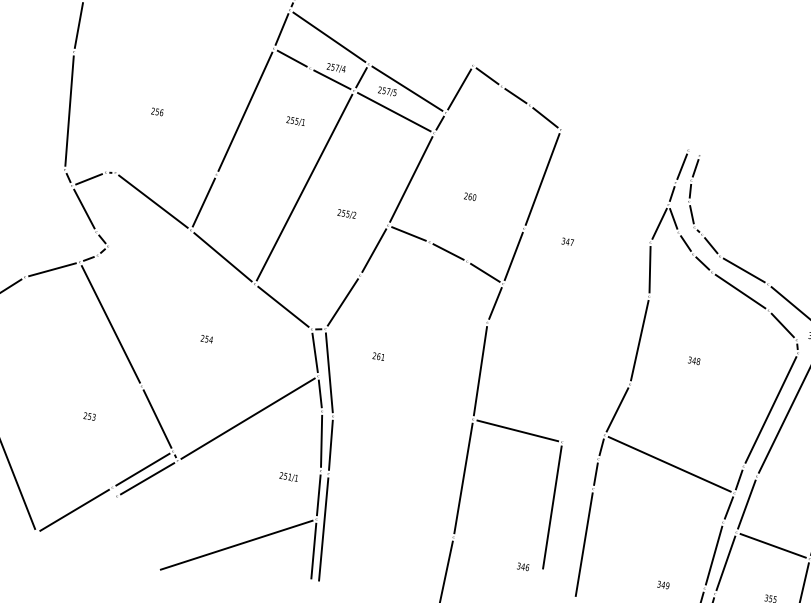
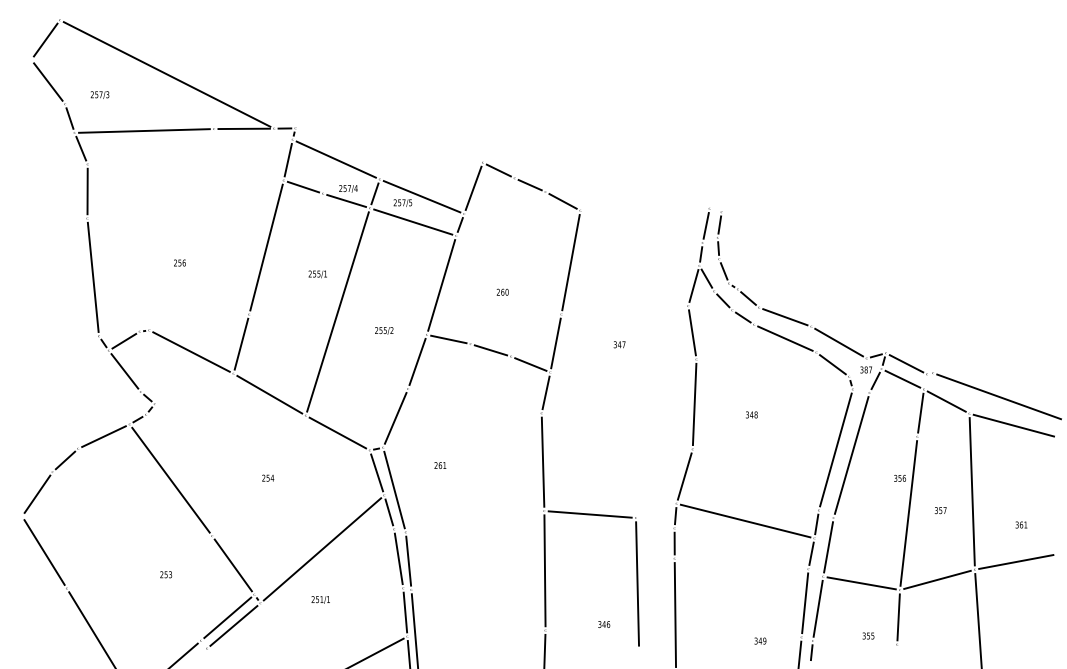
text: (295, 121) -> (317, 274), moved
text: (567, 241) -> (619, 344), moved
text: (288, 476) -> (320, 599), moved
text: (523, 566) -> (604, 624), moved

